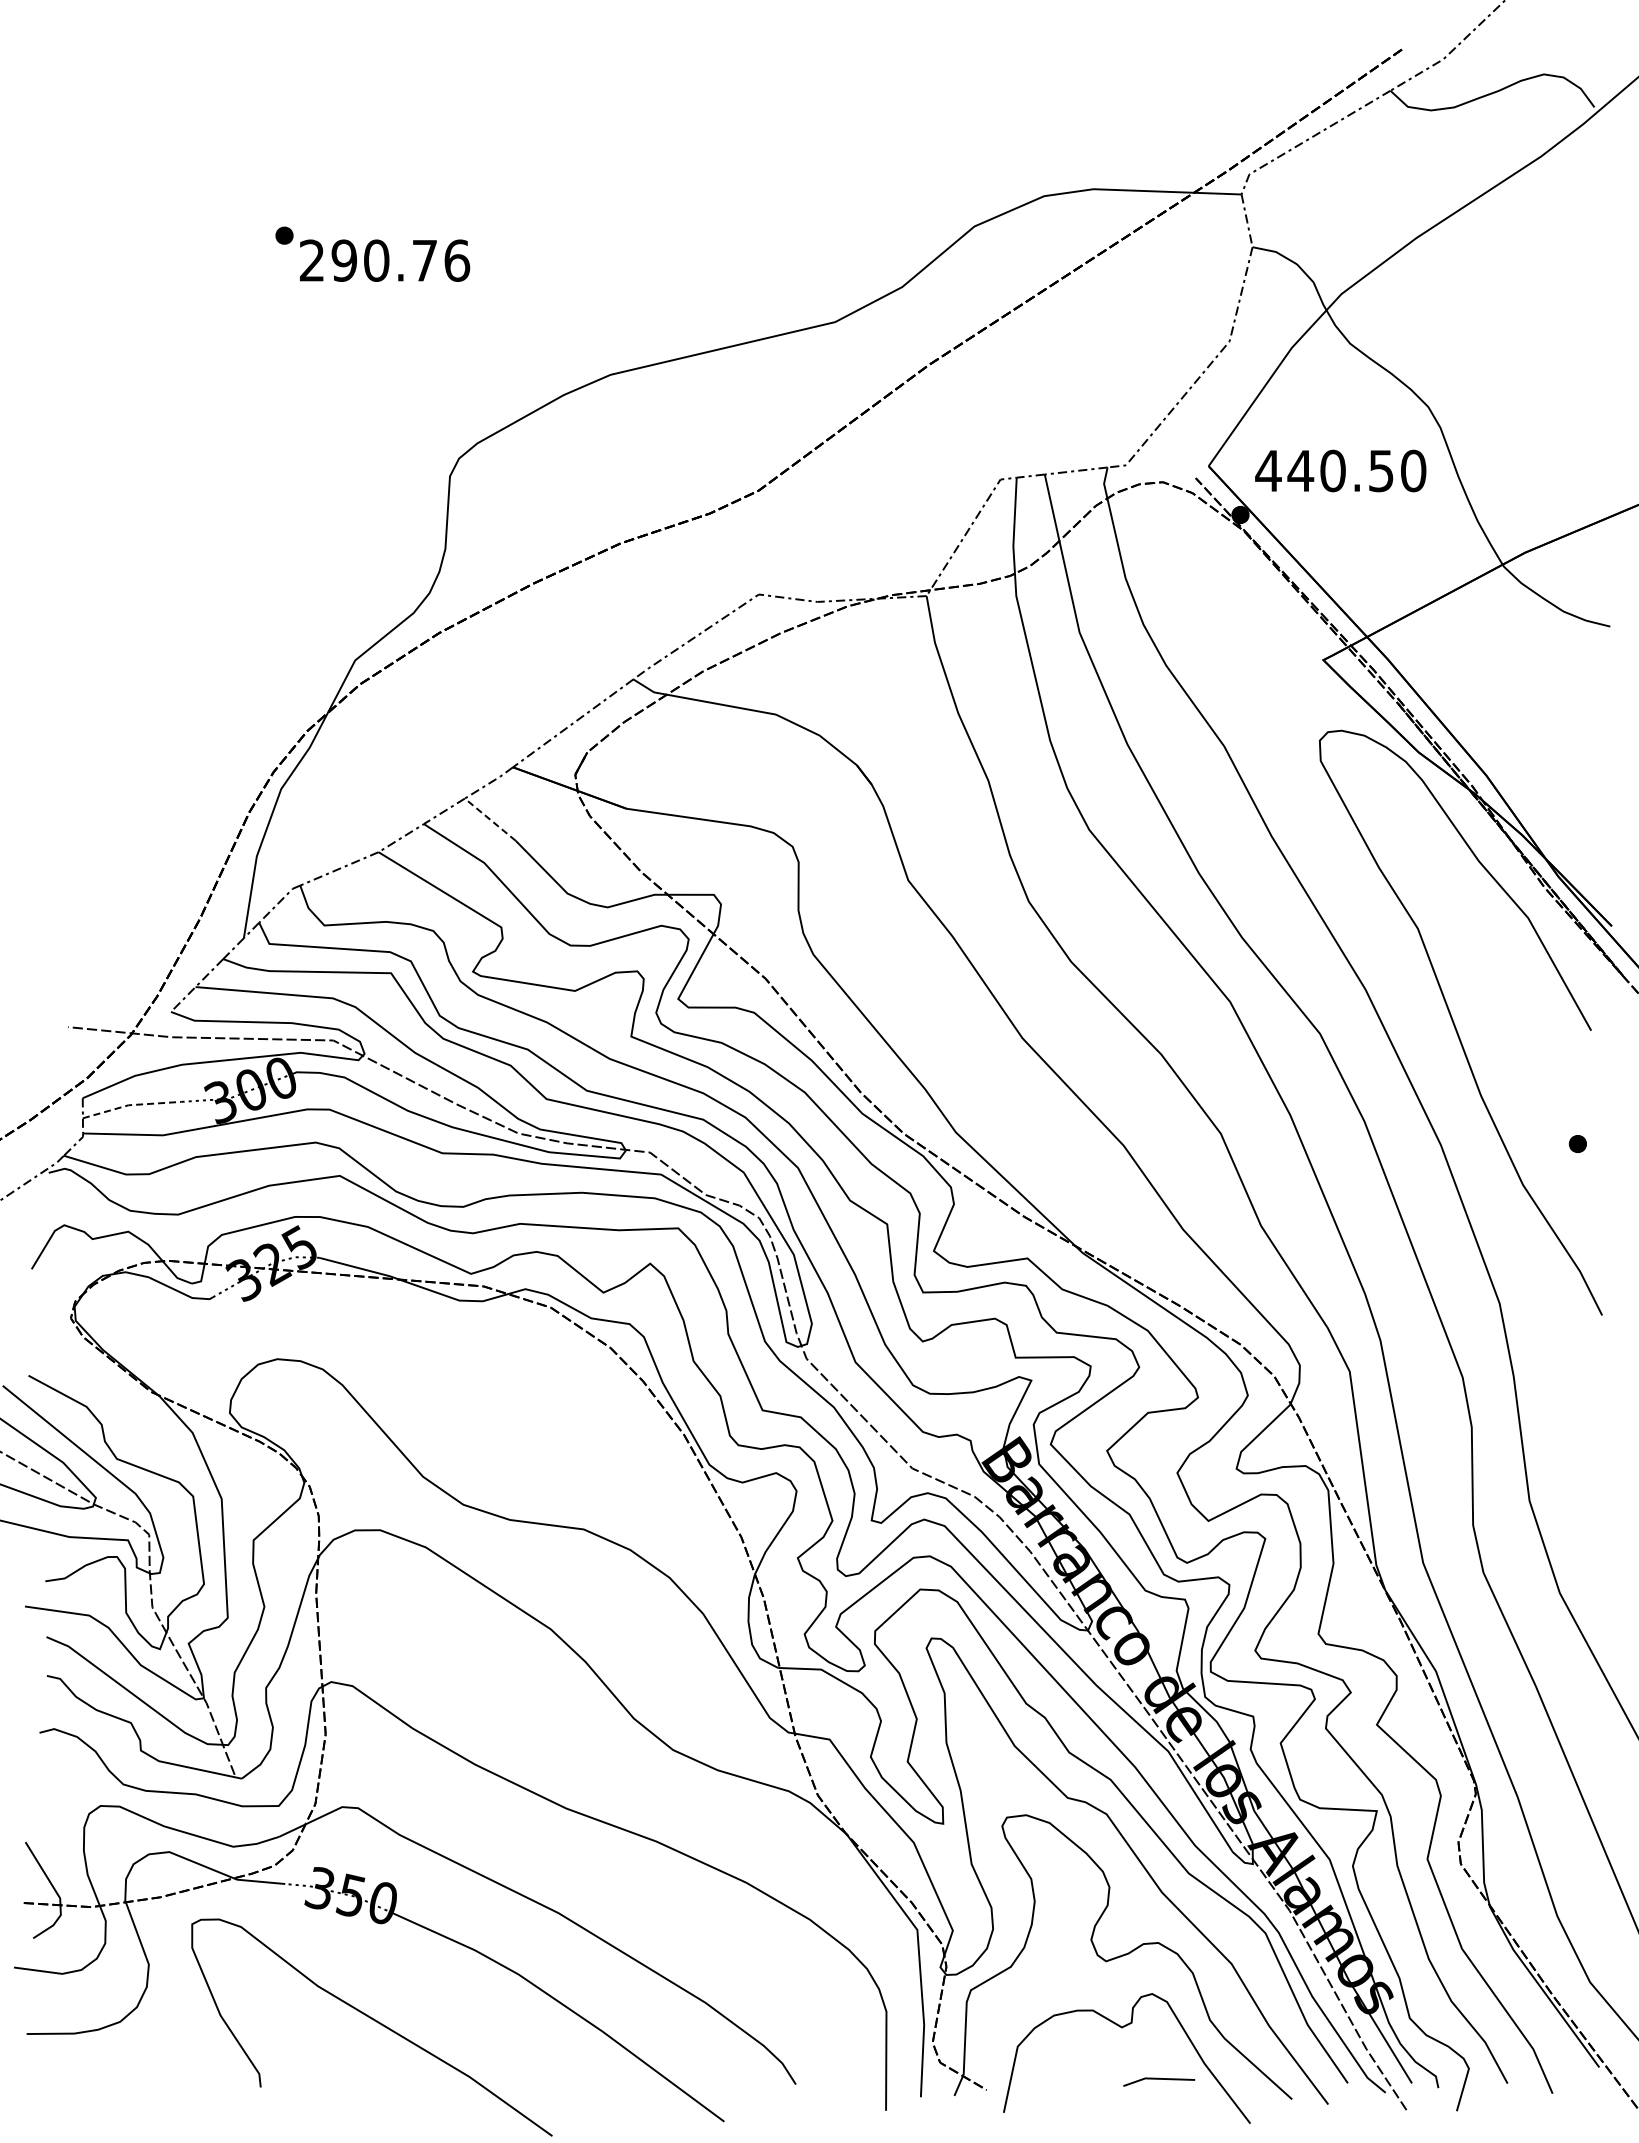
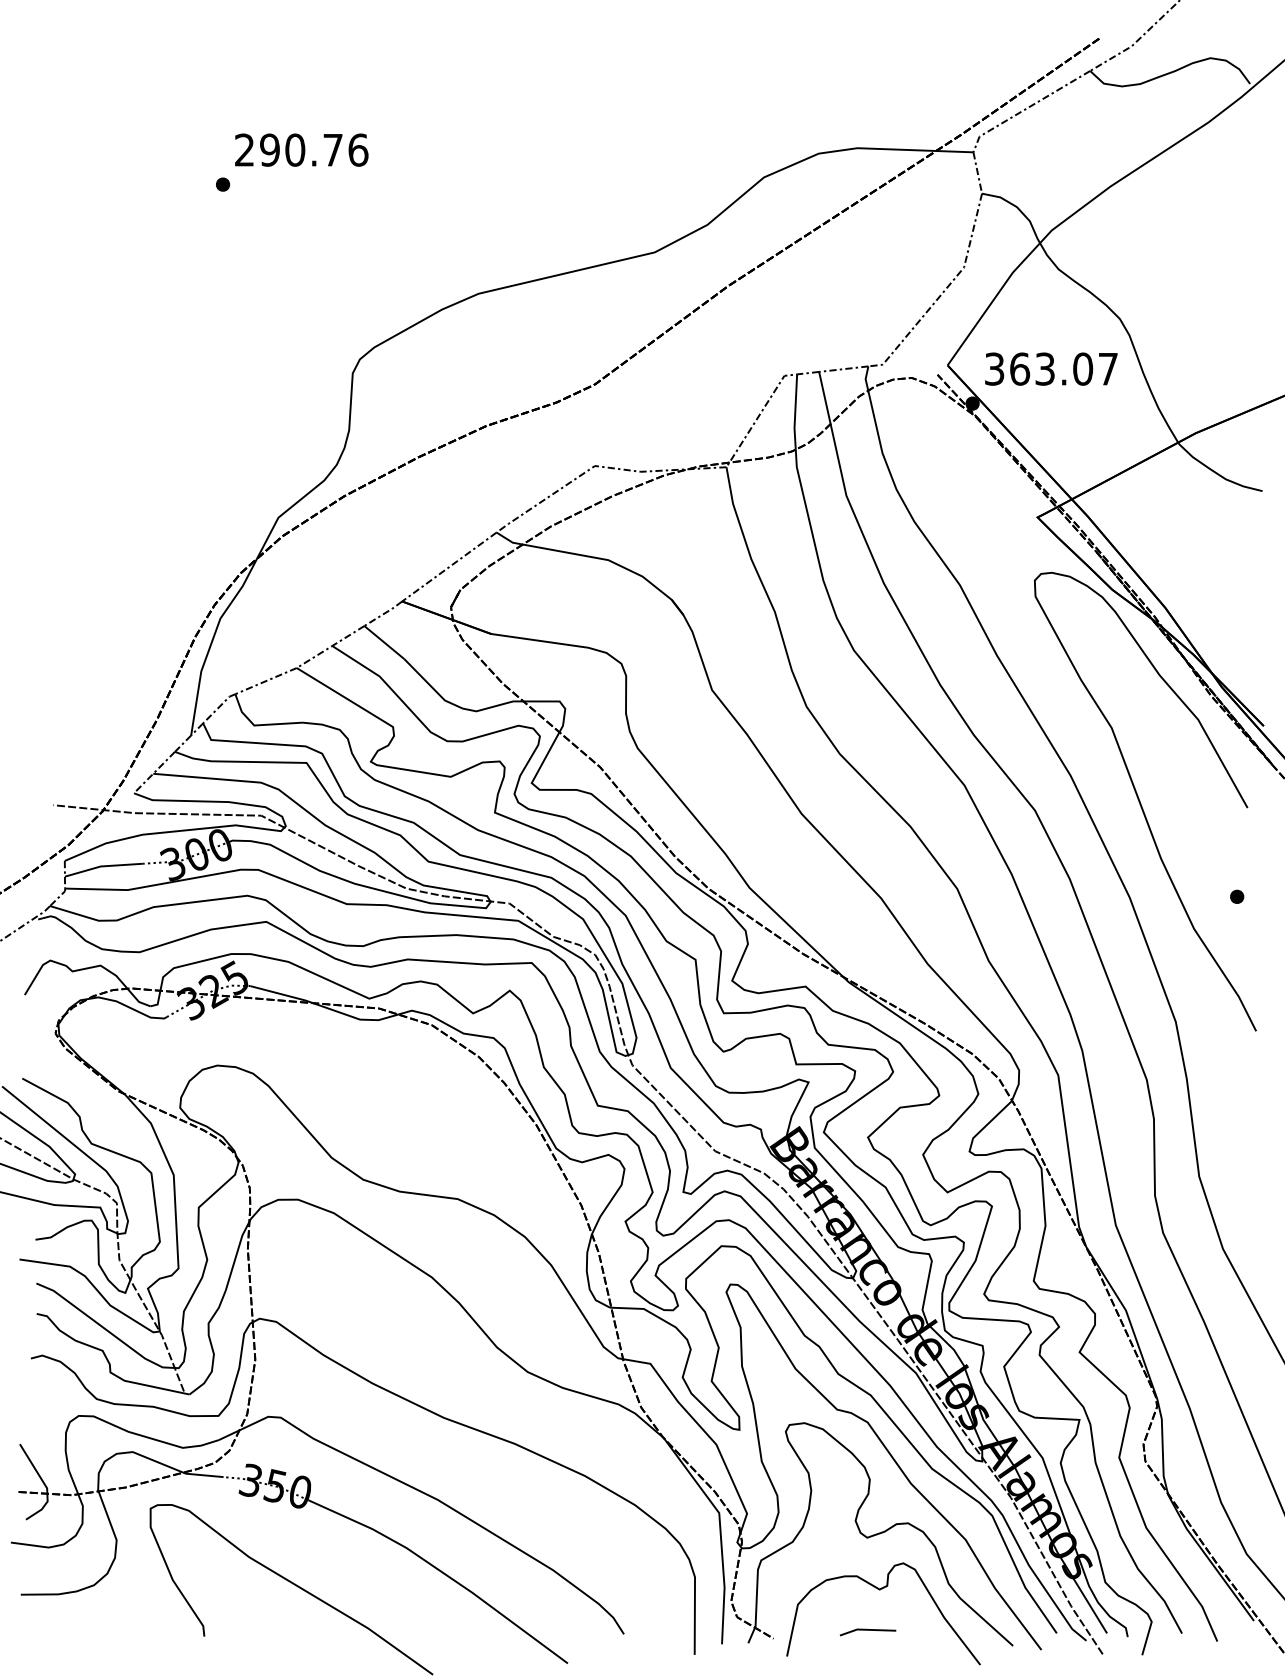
text: (385, 260) -> (302, 149), moved
text: (1340, 470) -> (1051, 368), 440.50 -> 363.07
line: (489, 819) -> (383, 642), dashed -> solid
line: (131, 1105) -> (103, 866), dashed -> solid
line: (1159, 2079) -> (868, 1630), moved

